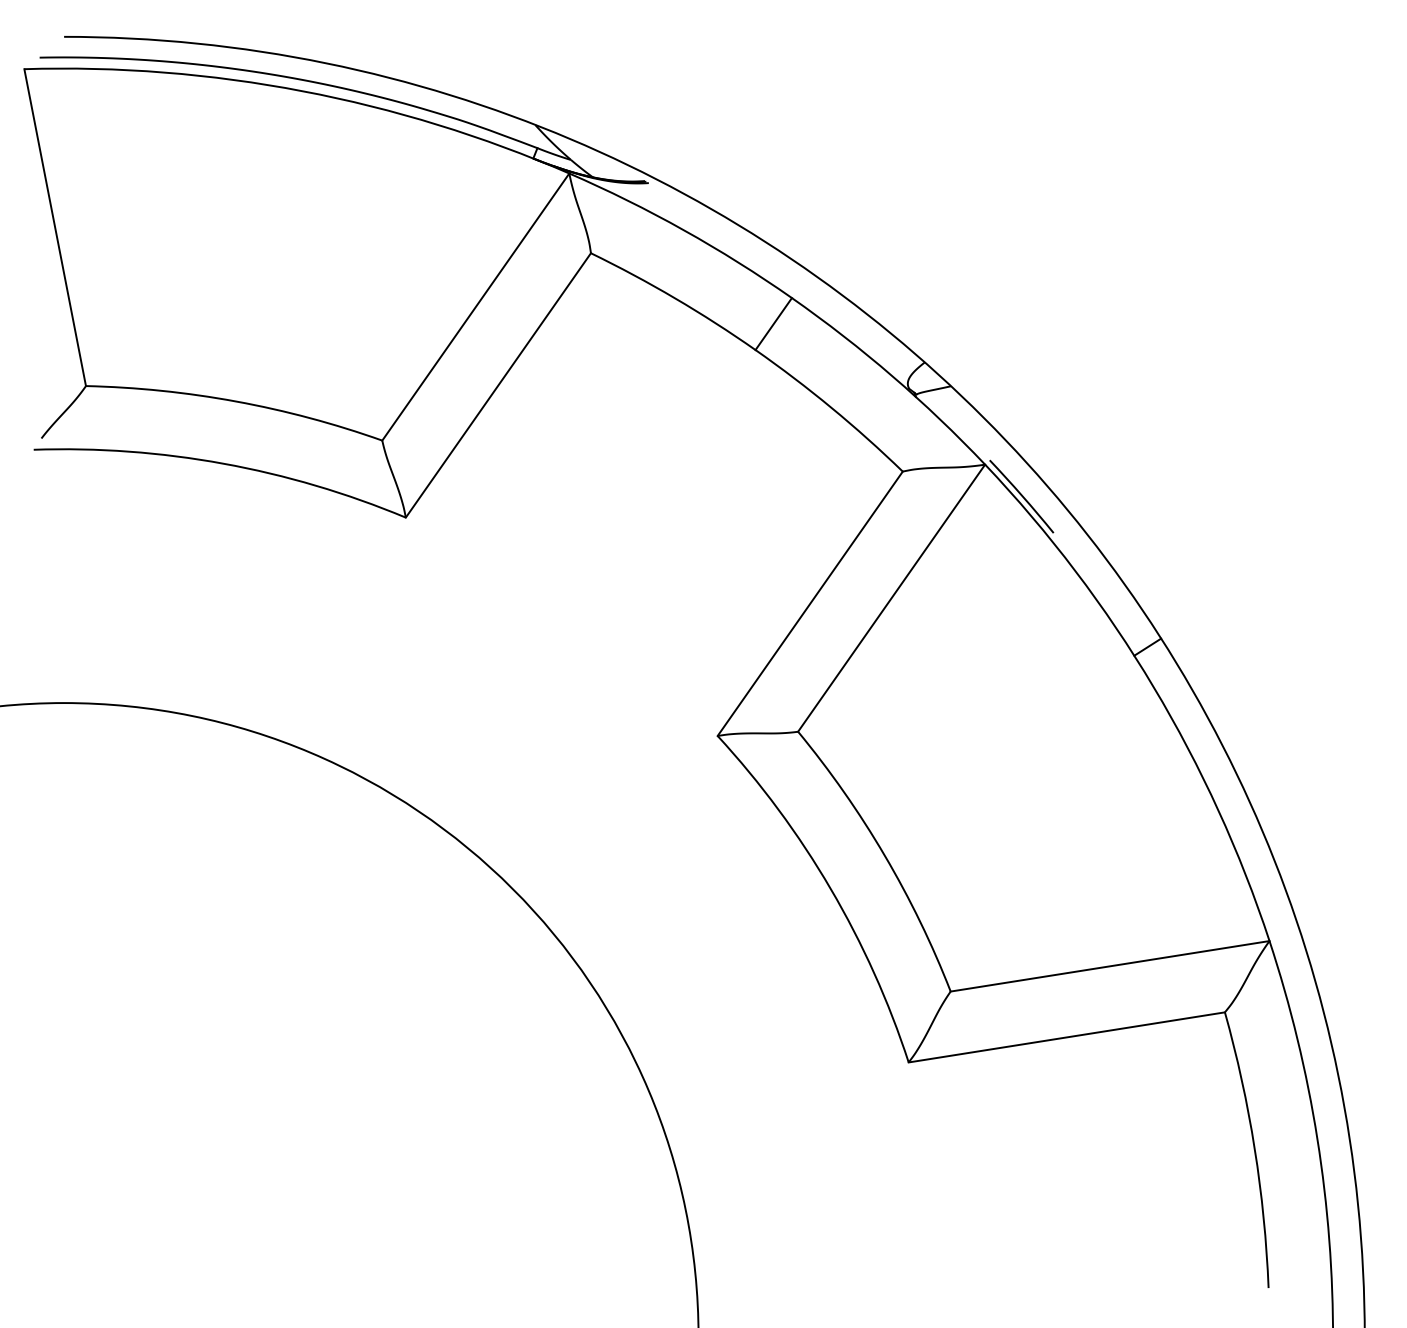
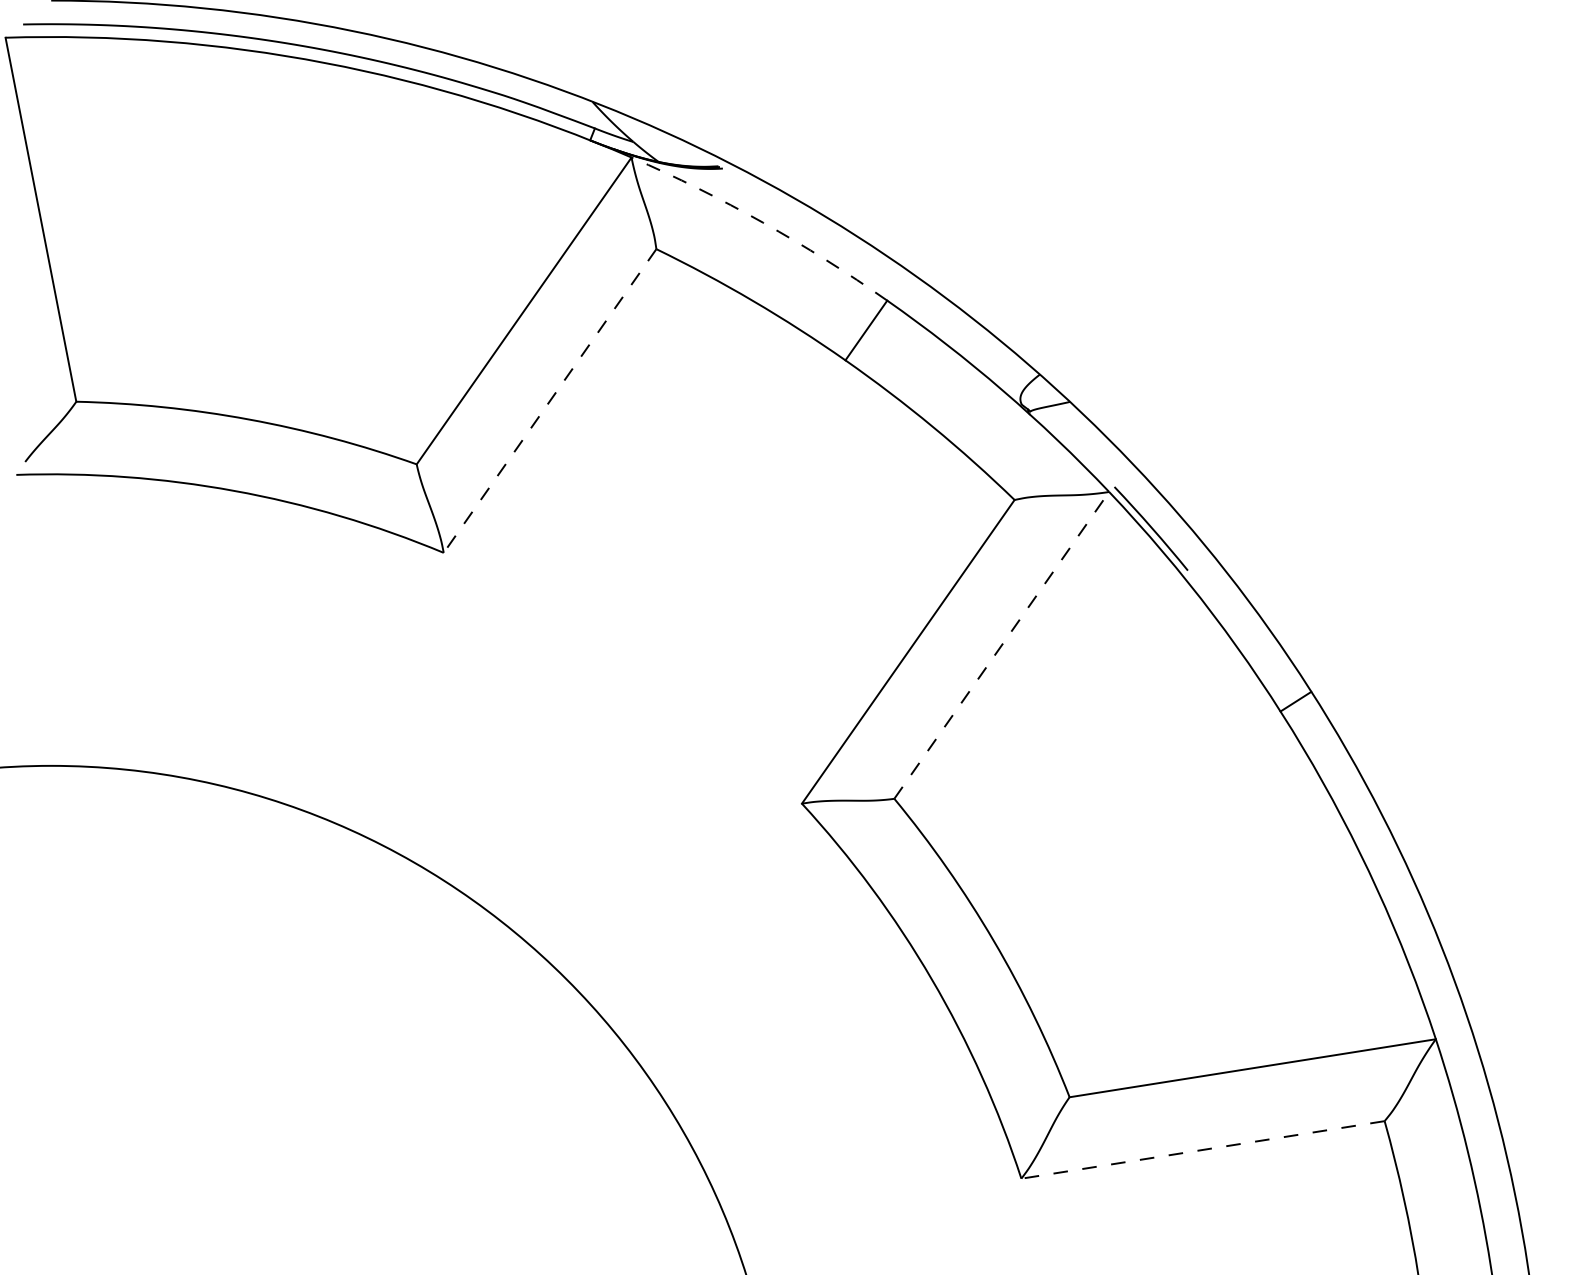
arc: (683, 230) -> (762, 223), solid -> dashed
line: (498, 385) -> (550, 401), solid -> dashed
line: (891, 597) -> (1001, 644), solid -> dashed
line: (1066, 1037) -> (1202, 1150), solid -> dashed

